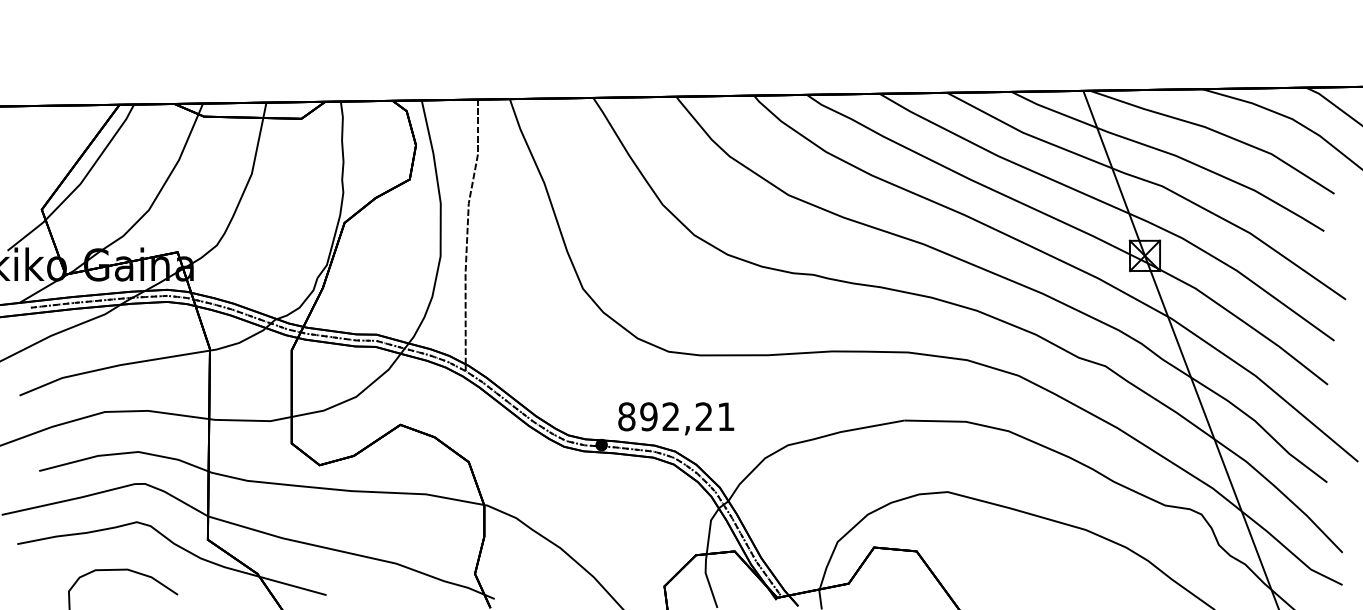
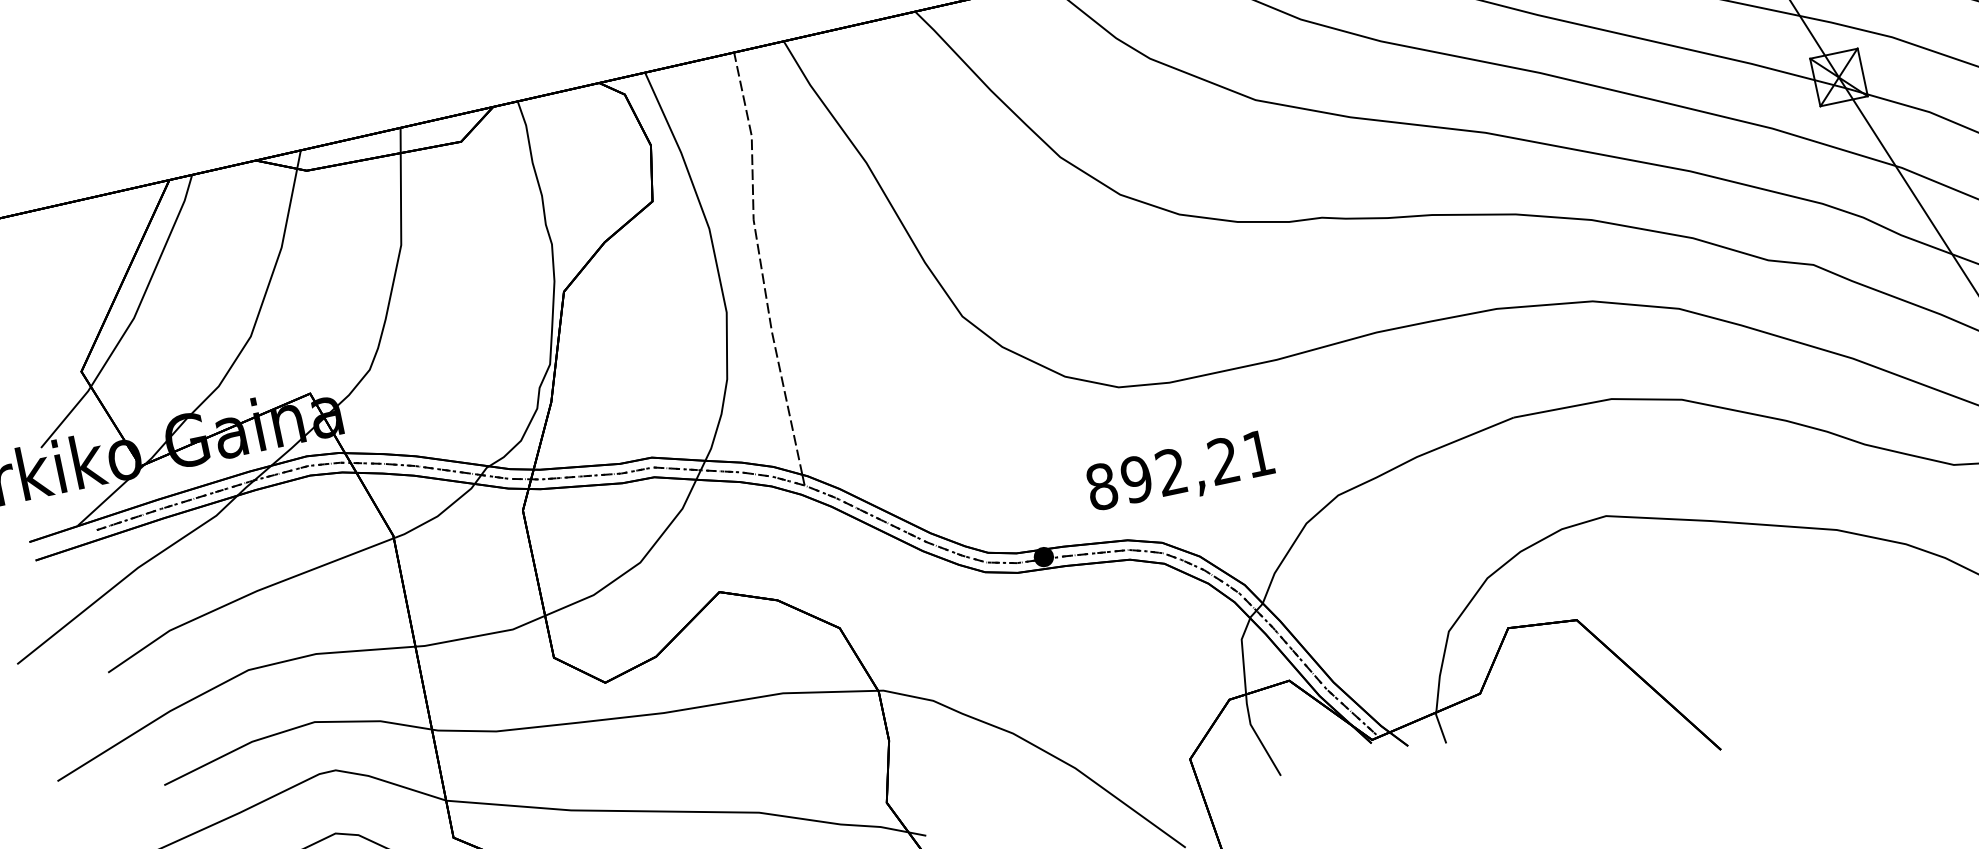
text: (676, 418) -> (1180, 472), moved

